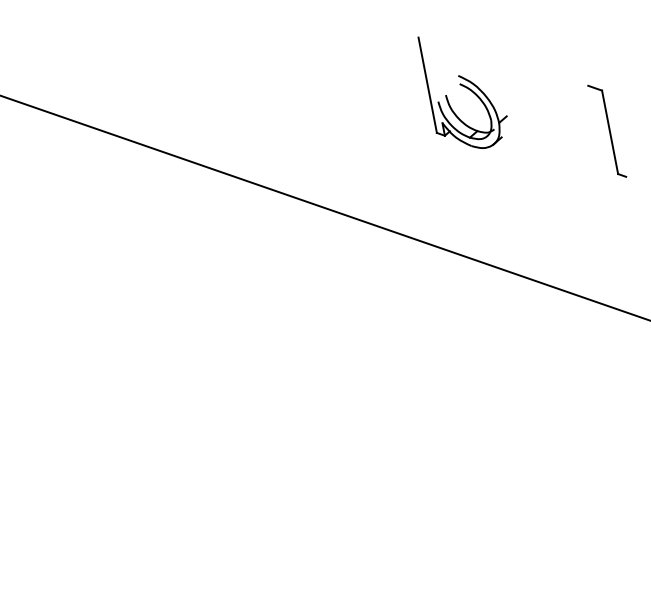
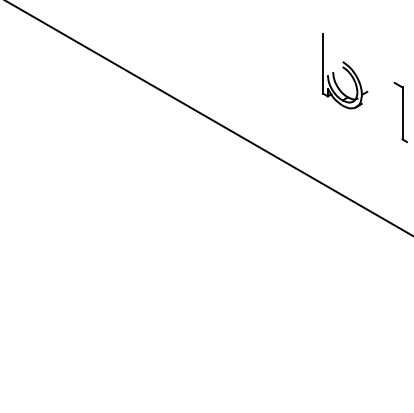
part: (465, 90) -> (345, 71), moved

